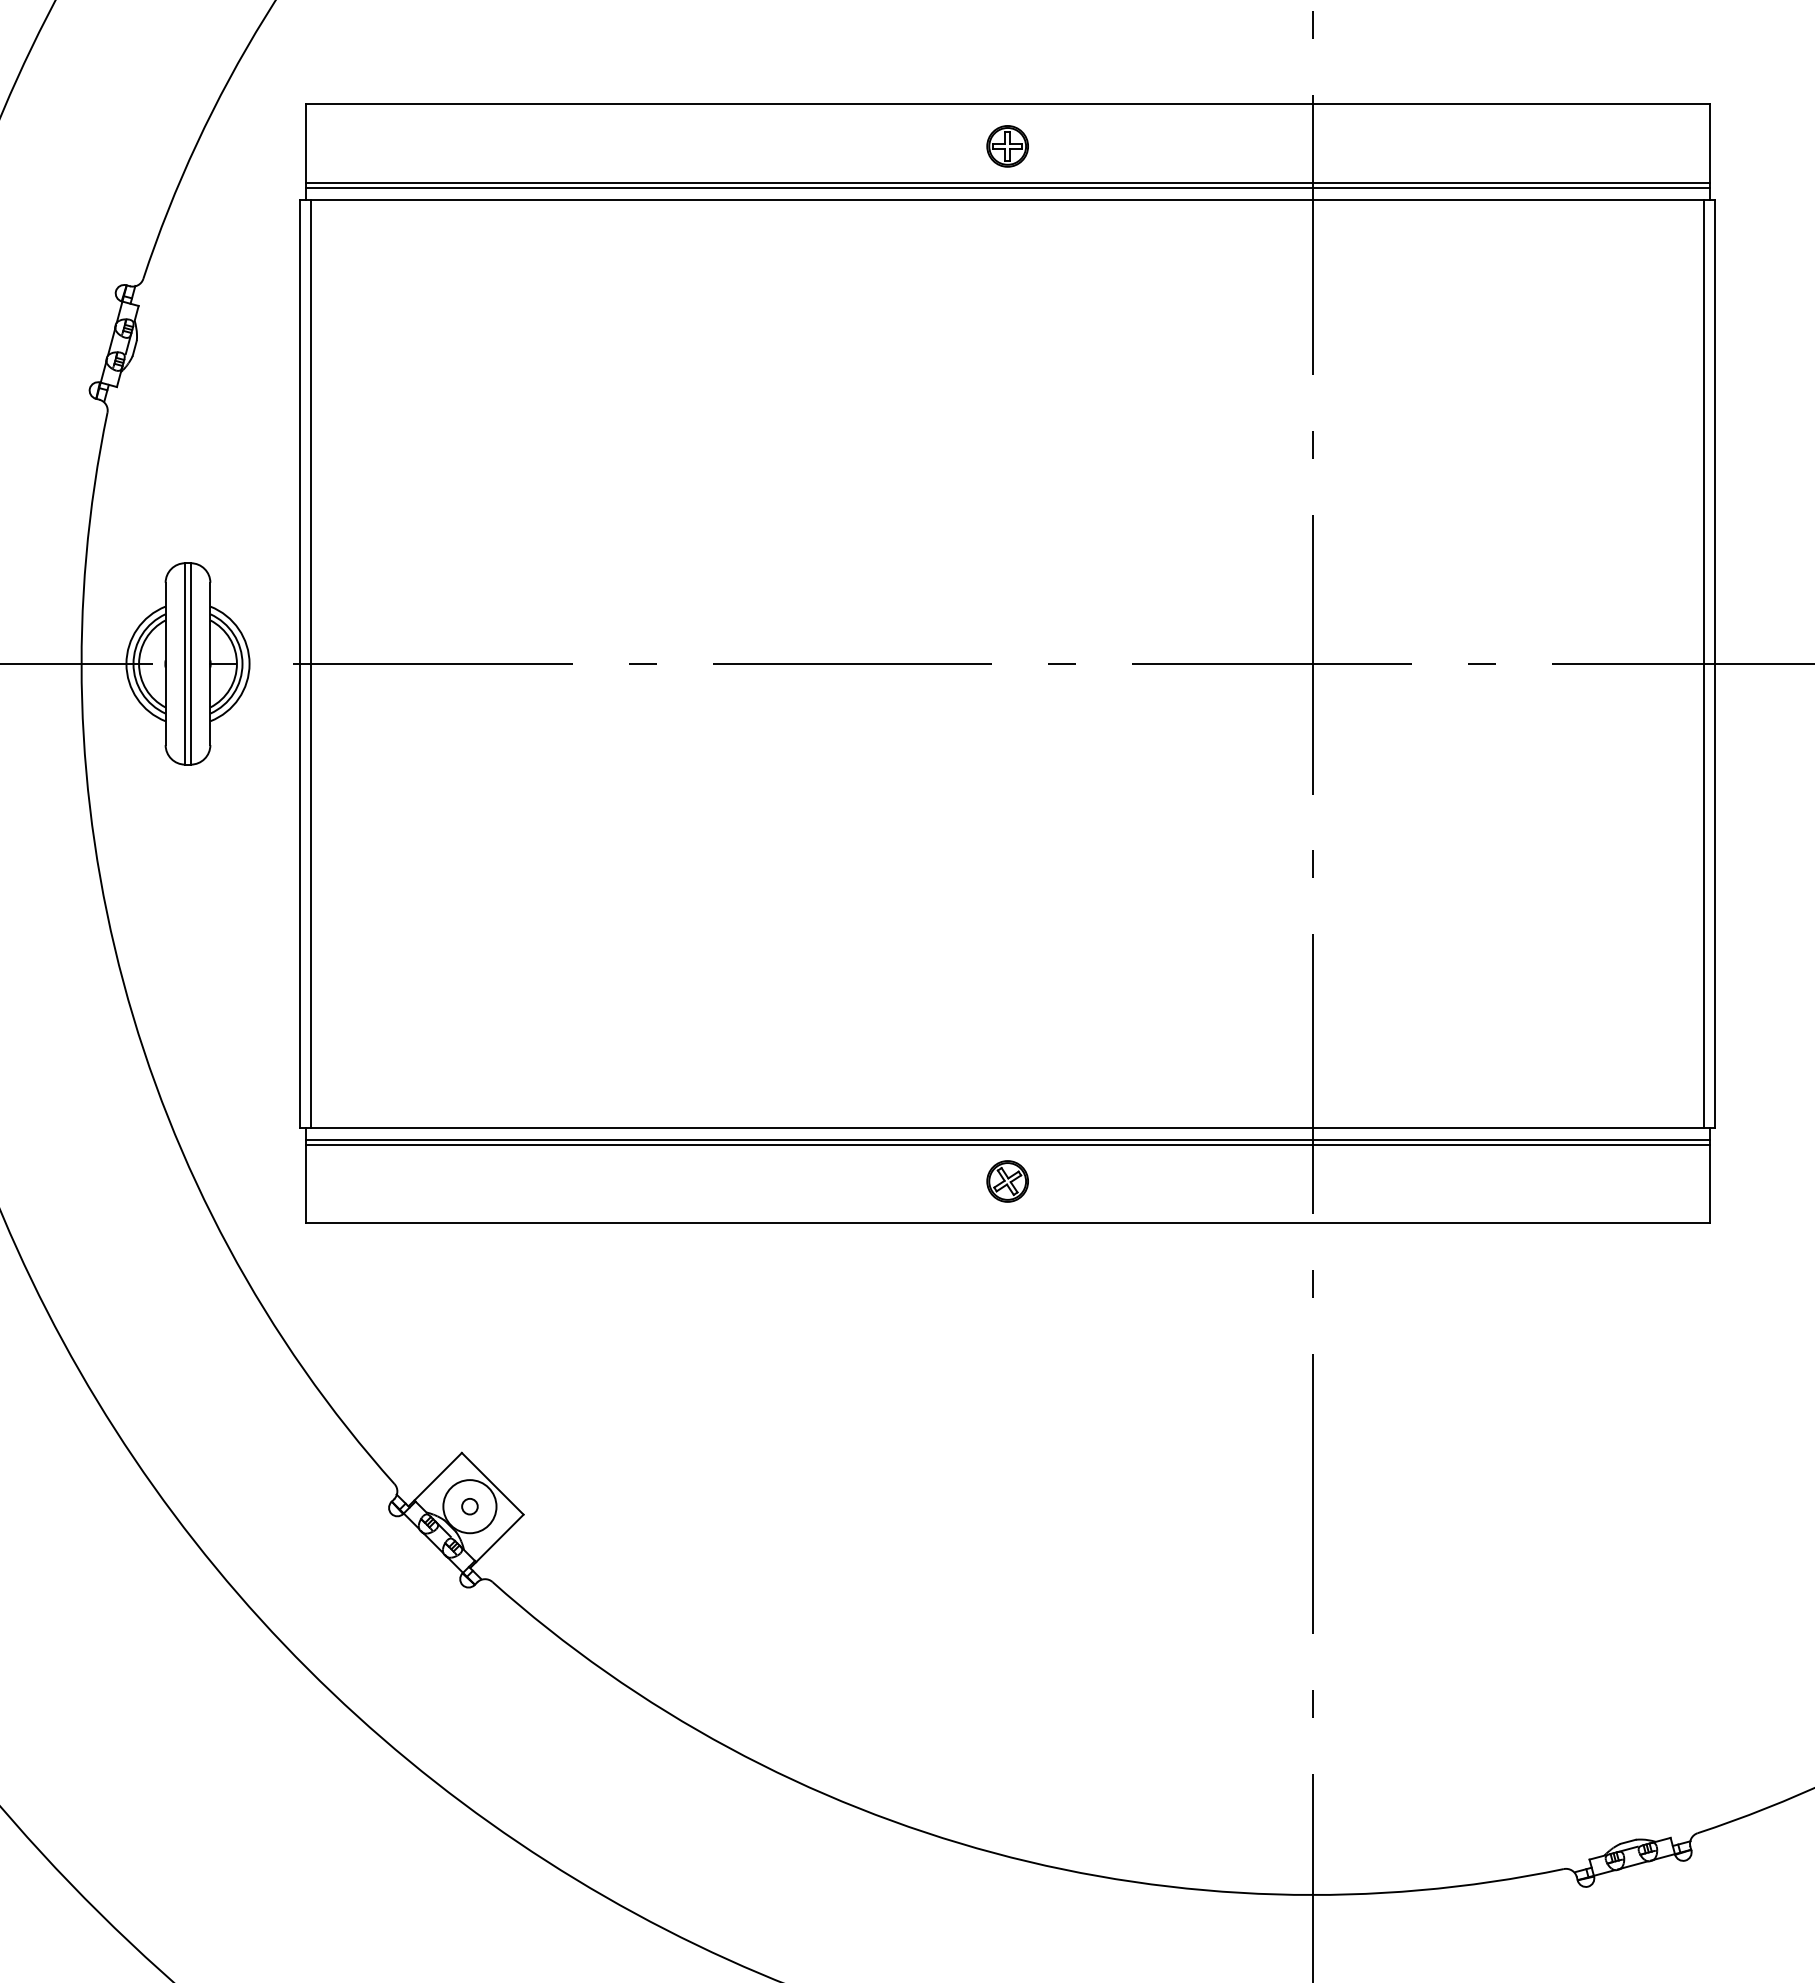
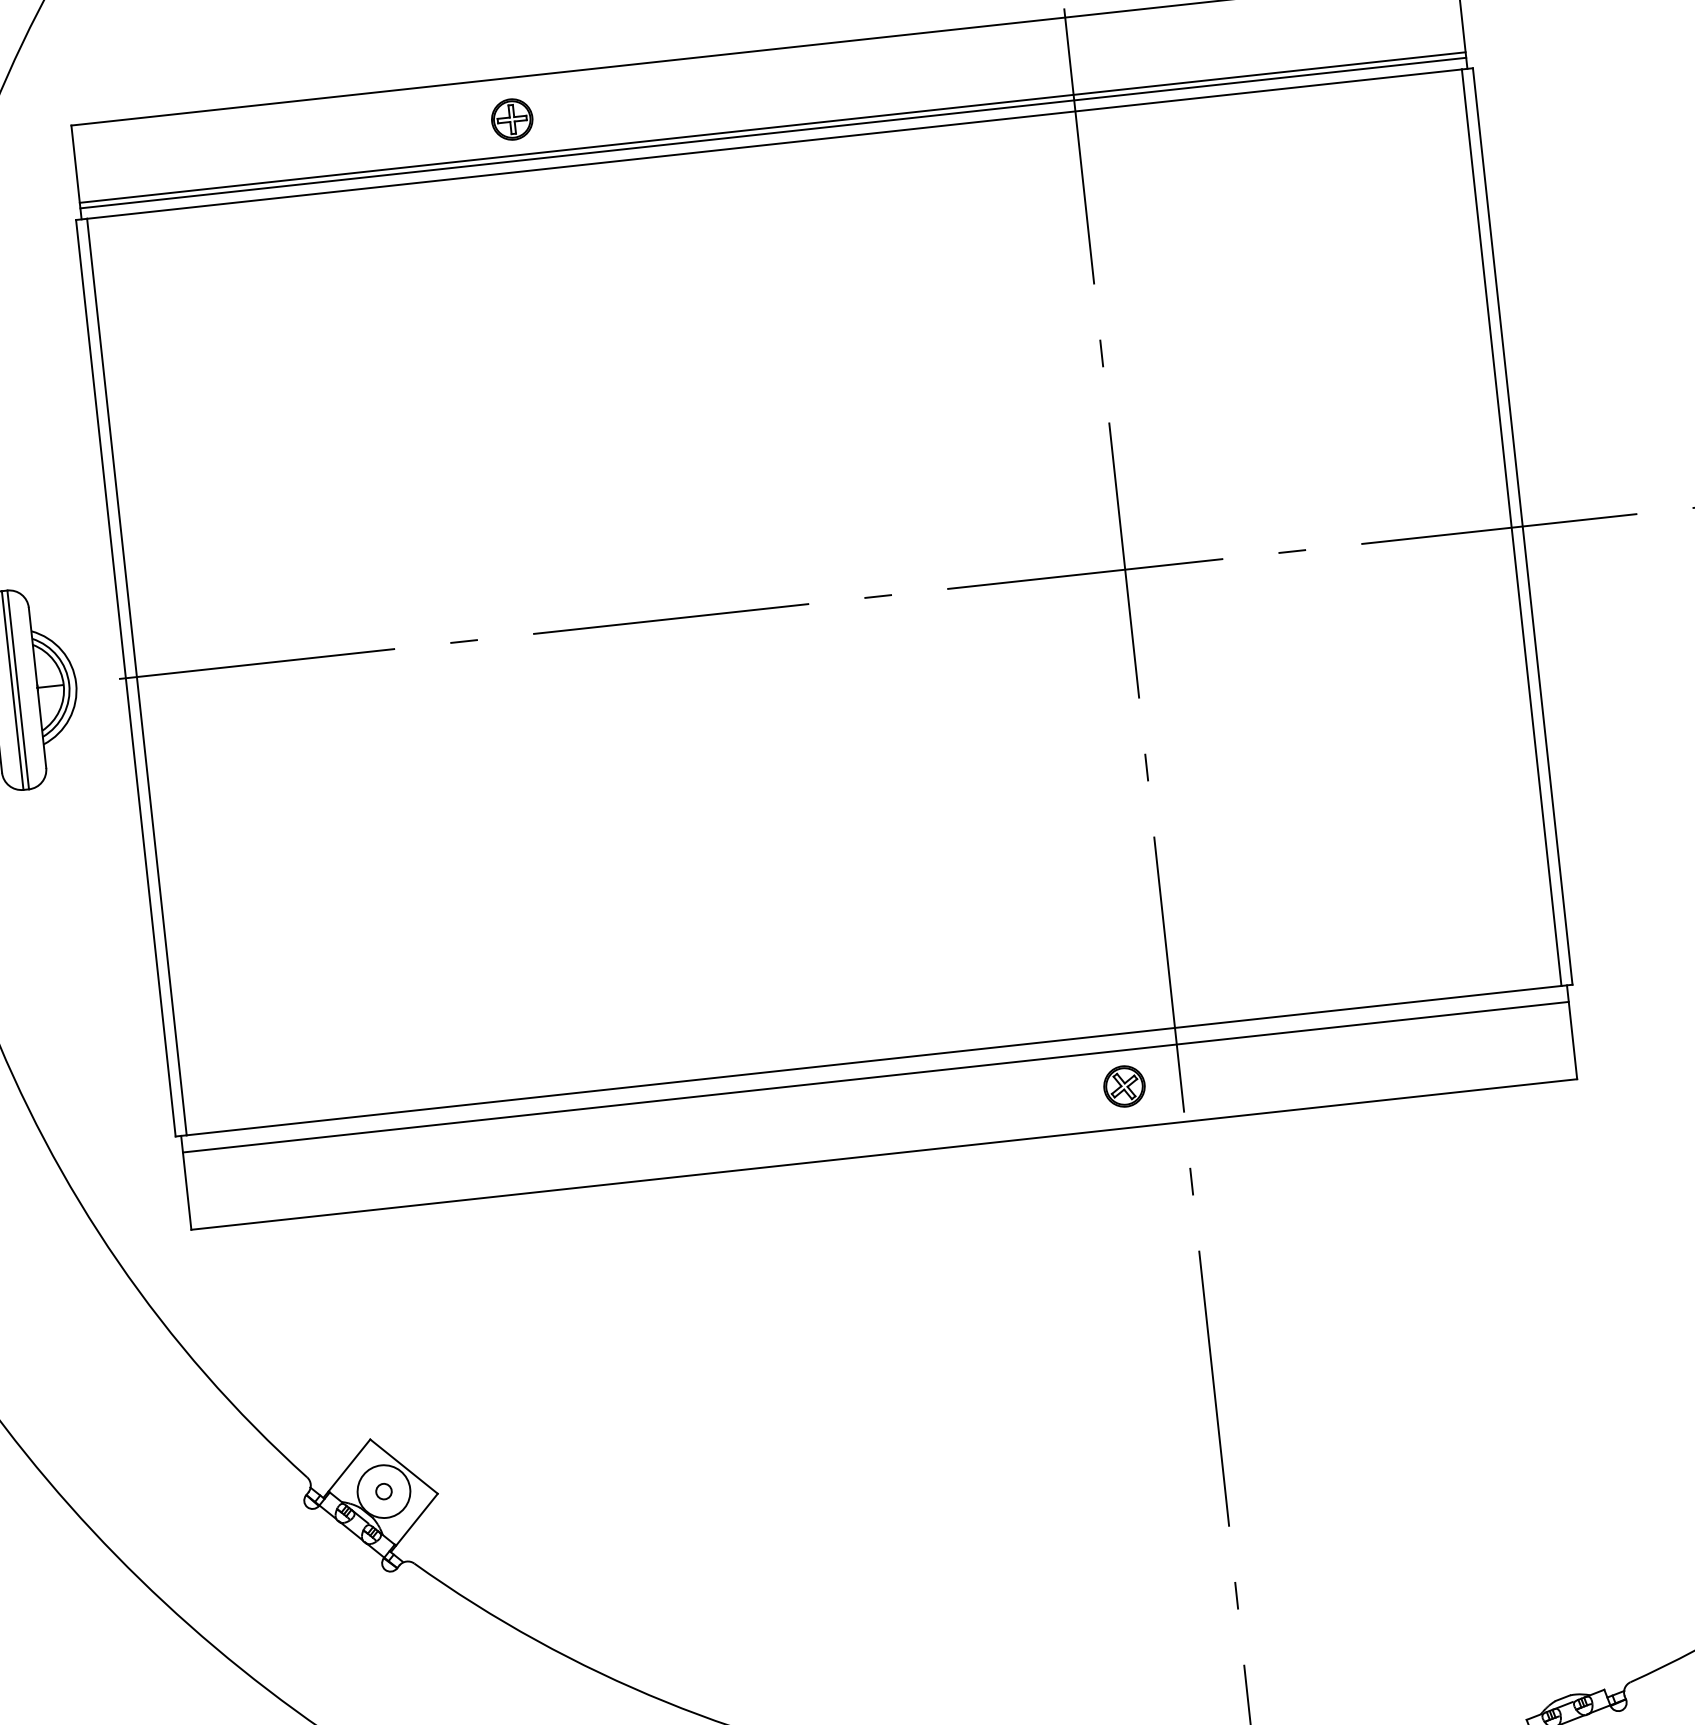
part: (1007, 146) -> (512, 119), moved
line: (1007, 1139) -> (875, 1071), removed
part: (1007, 1181) -> (1124, 1086), moved

